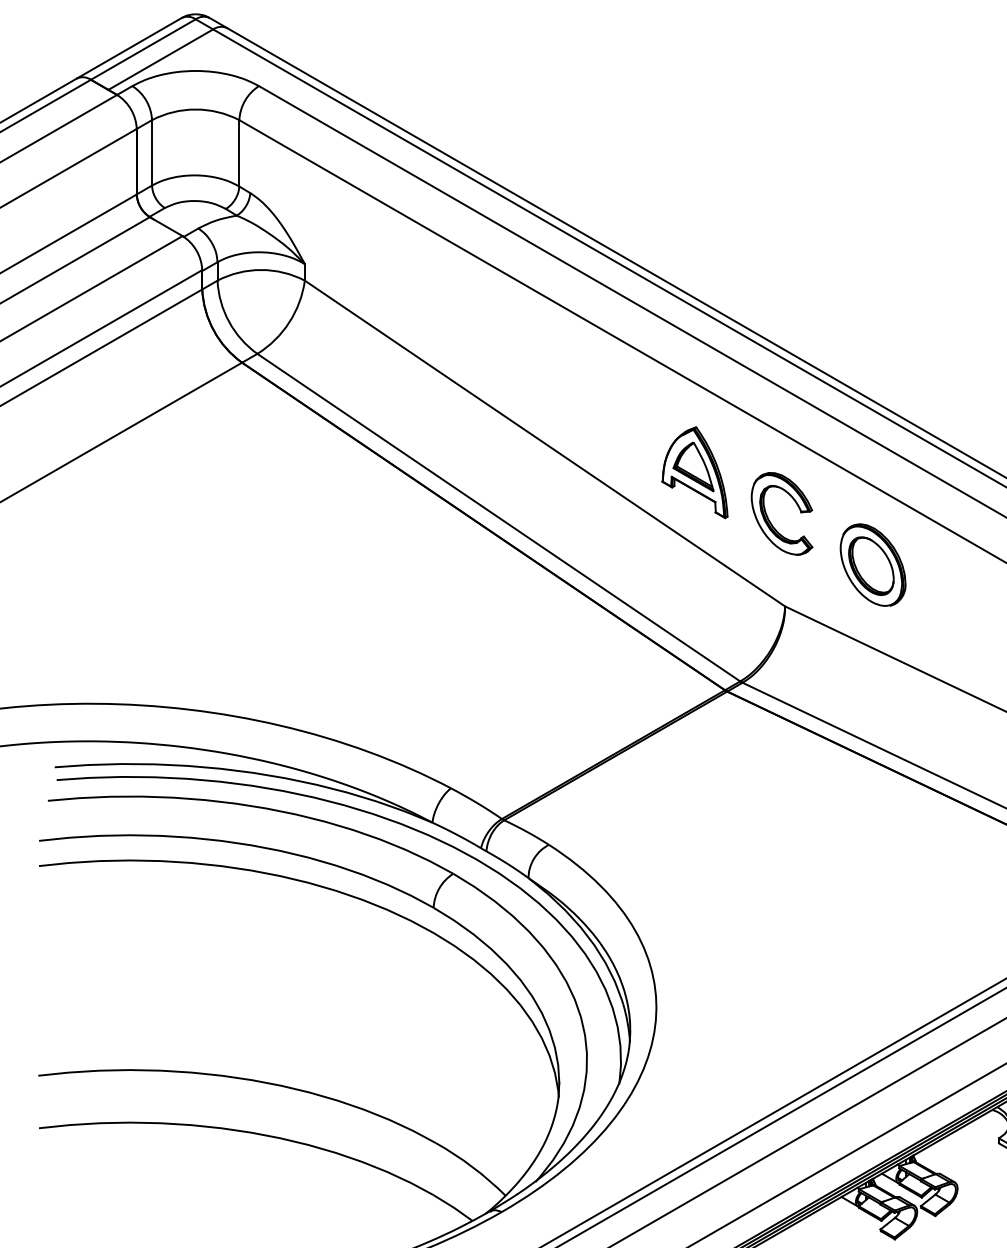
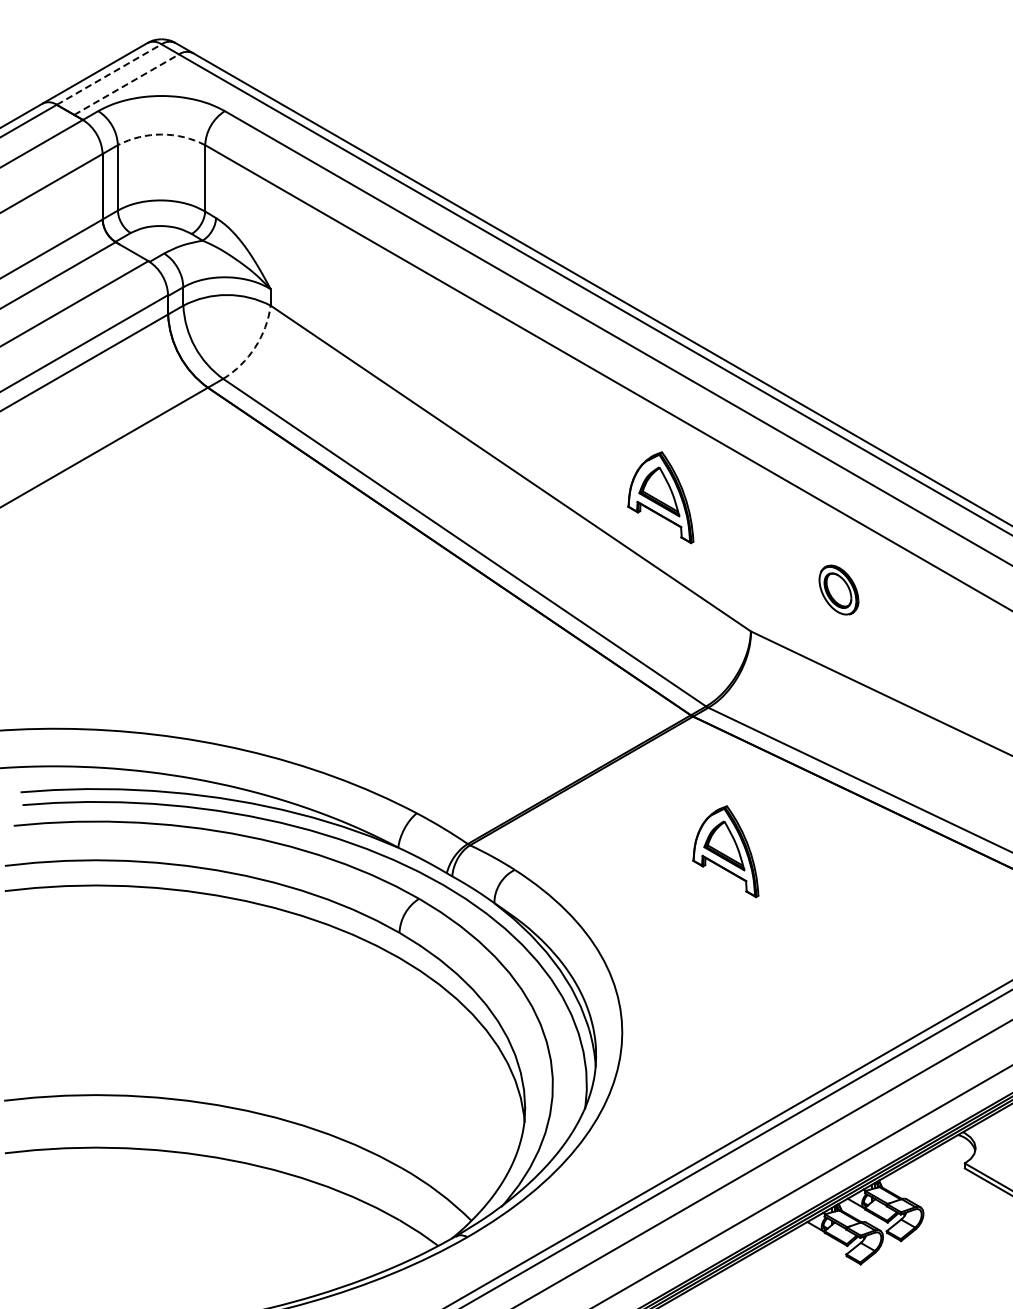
line: (143, 49) -> (109, 74), solid -> dashed
line: (161, 59) -> (127, 84), solid -> dashed
arc: (195, 109) -> (161, 134), solid -> dashed
arc: (289, 322) -> (255, 347), solid -> dashed
part: (769, 519) -> (735, 544), removed
part: (872, 564) -> (838, 589), size x0.6
part: (759, 826) -> (725, 851), added

